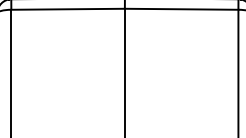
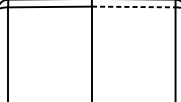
line: (181, 9) -> (133, 7), solid -> dashed

